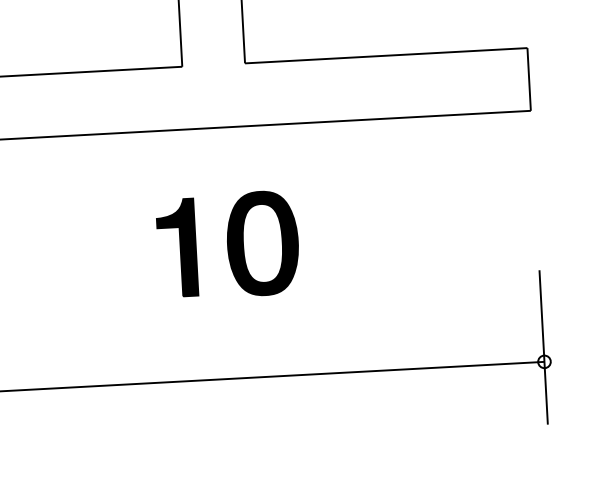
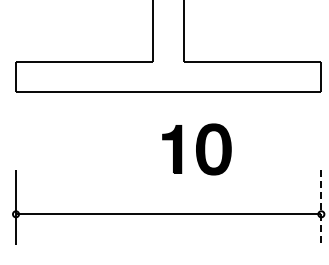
part: (227, 245) -> (196, 149), moved
line: (544, 347) -> (321, 207), solid -> dashed

